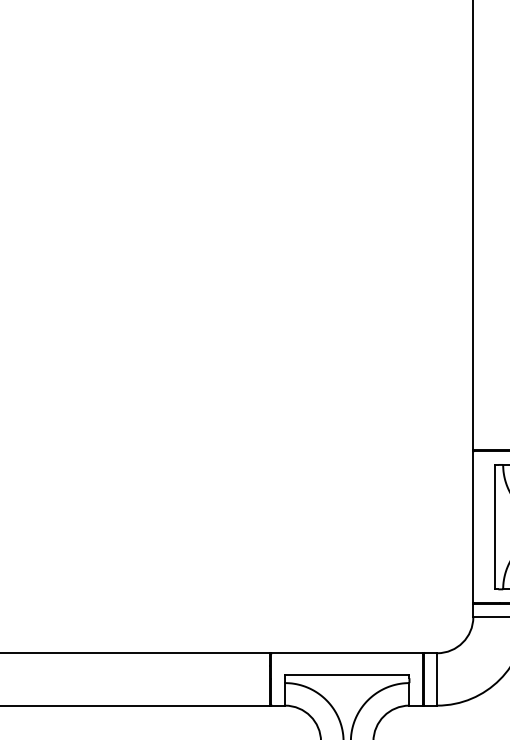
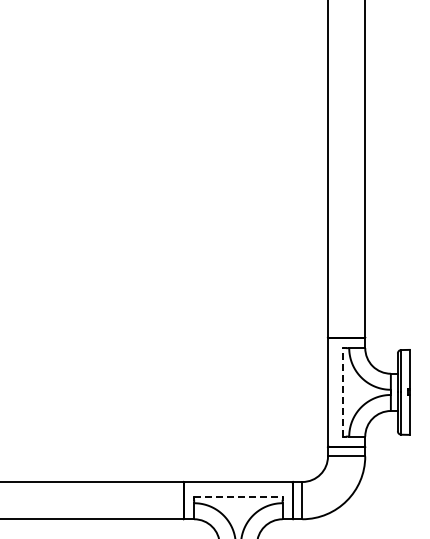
line: (495, 525) -> (343, 391), solid -> dashed
line: (347, 675) -> (238, 497), solid -> dashed

